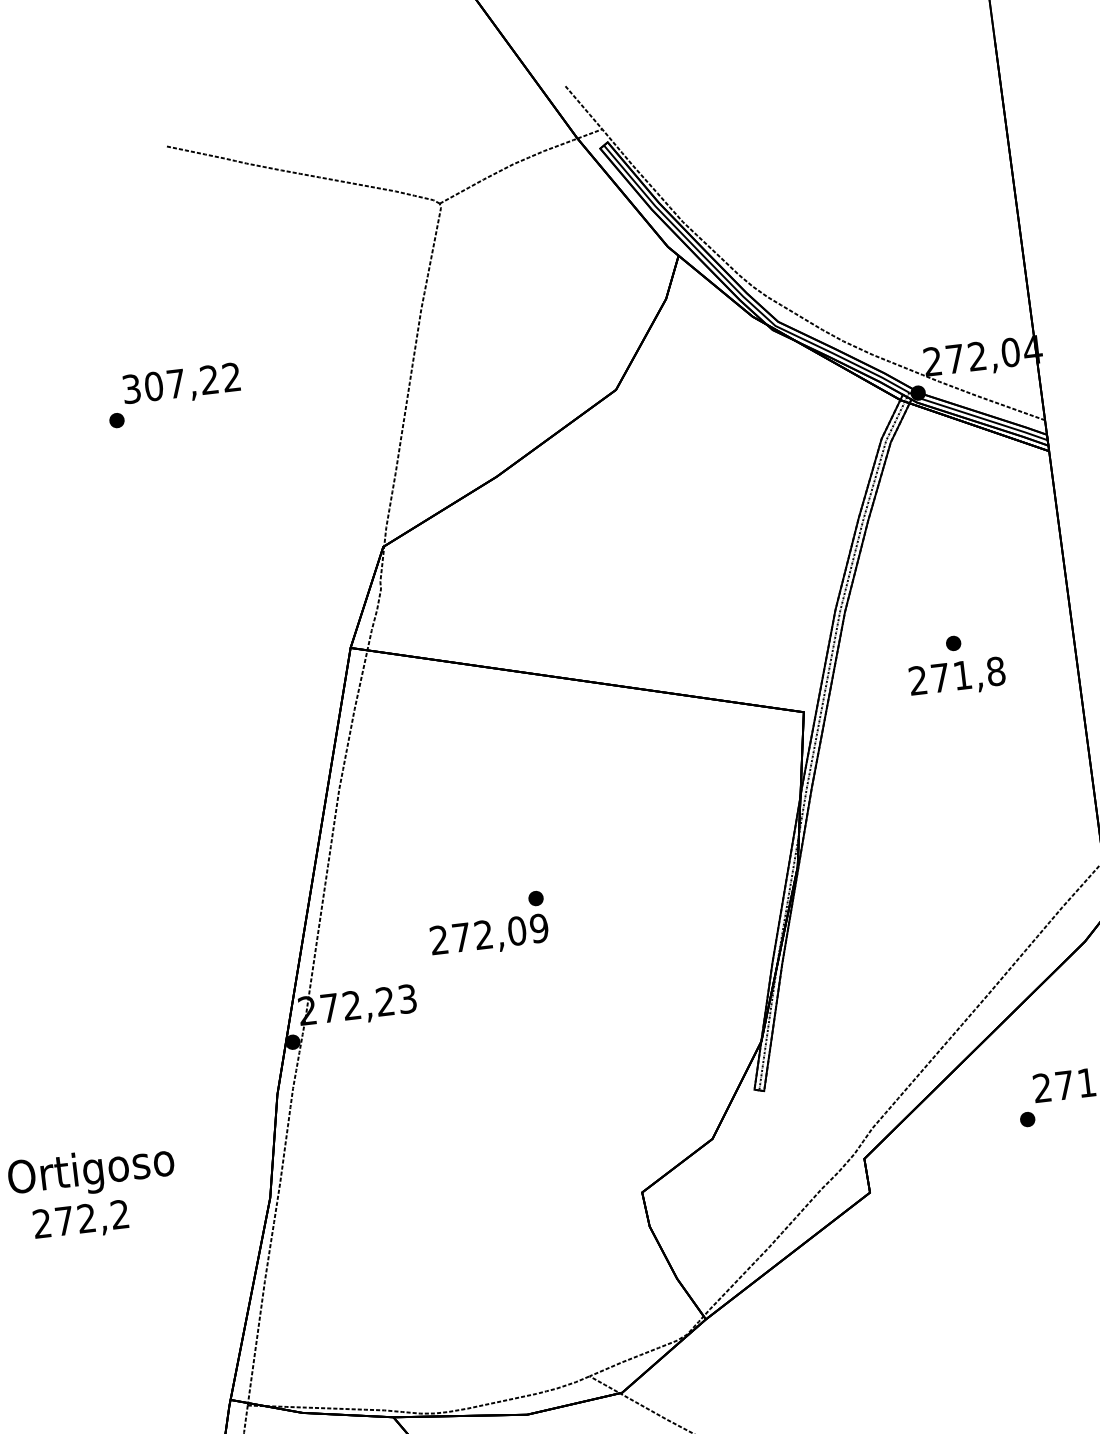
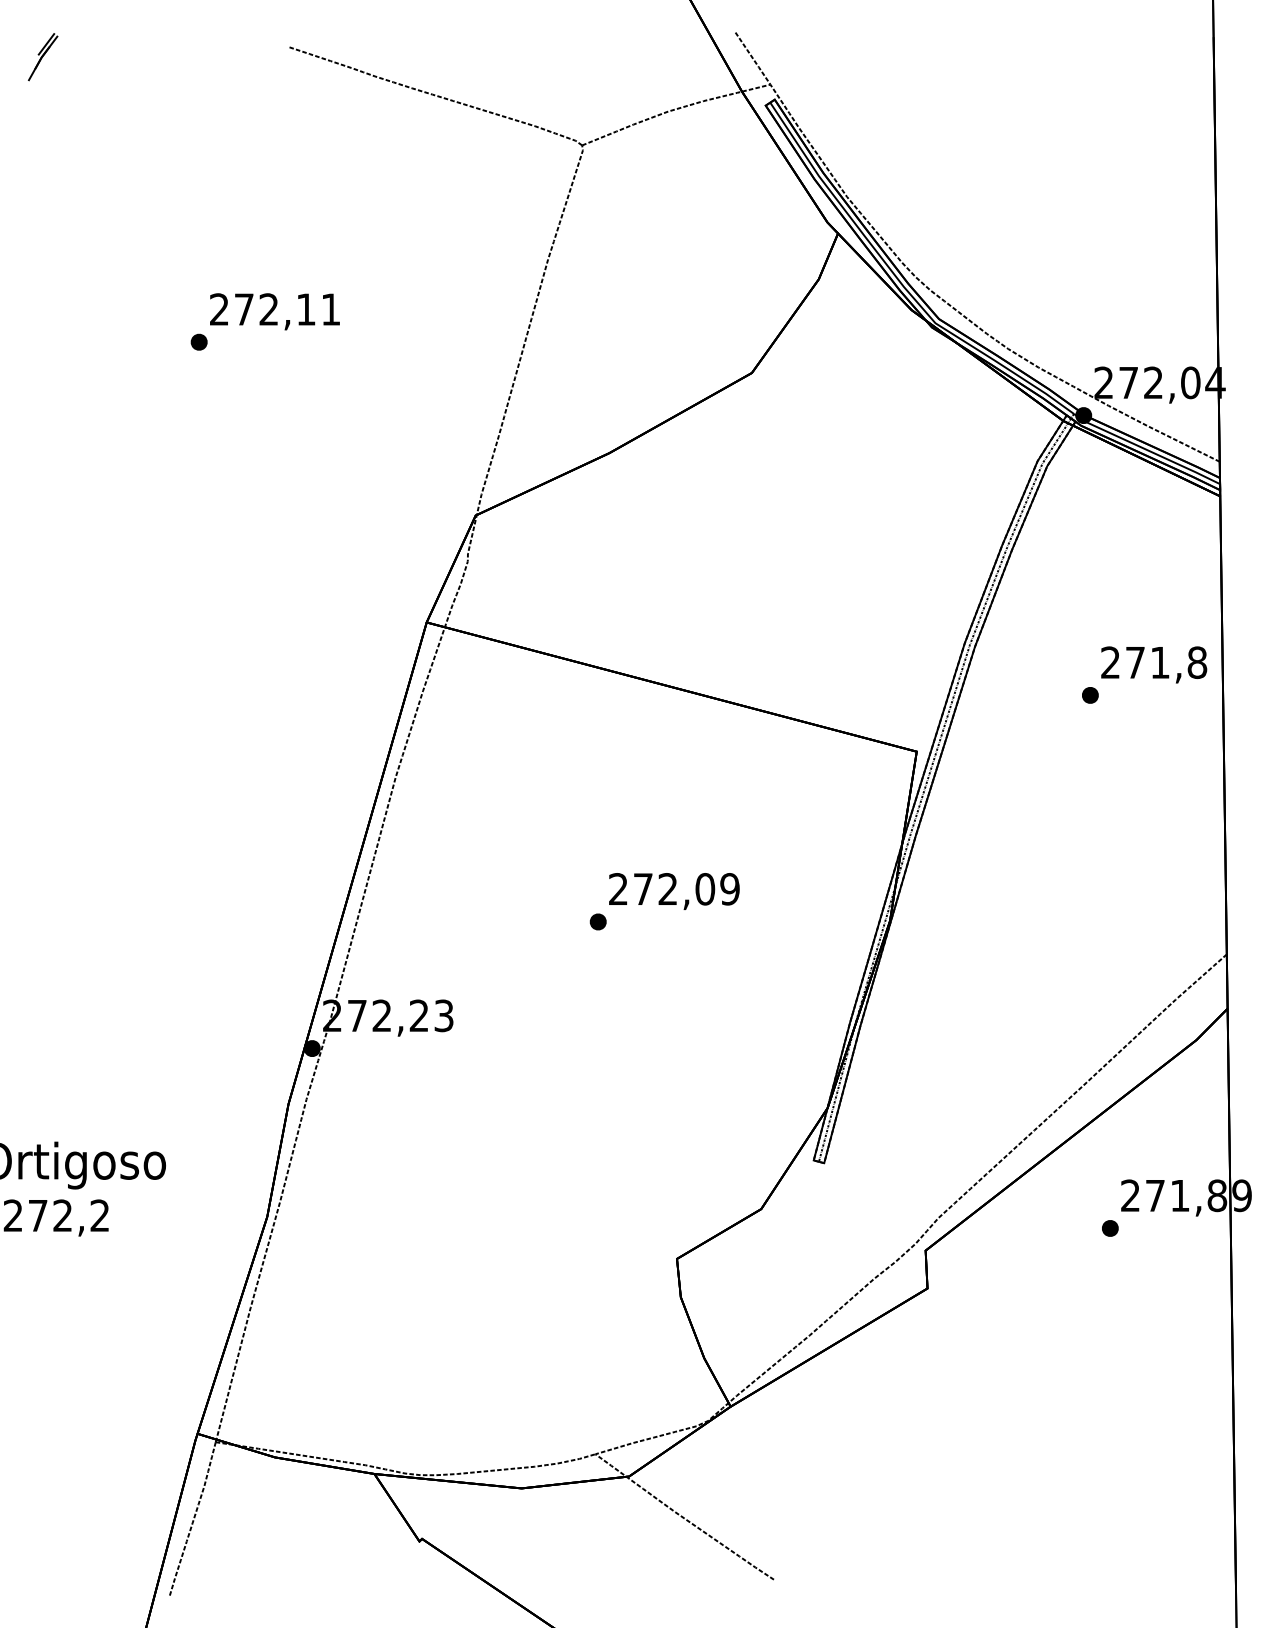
text: (181, 383) -> (274, 309), 307,22 -> 272,11
text: (957, 677) -> (1154, 664), moved
text: (489, 936) -> (674, 891), moved

